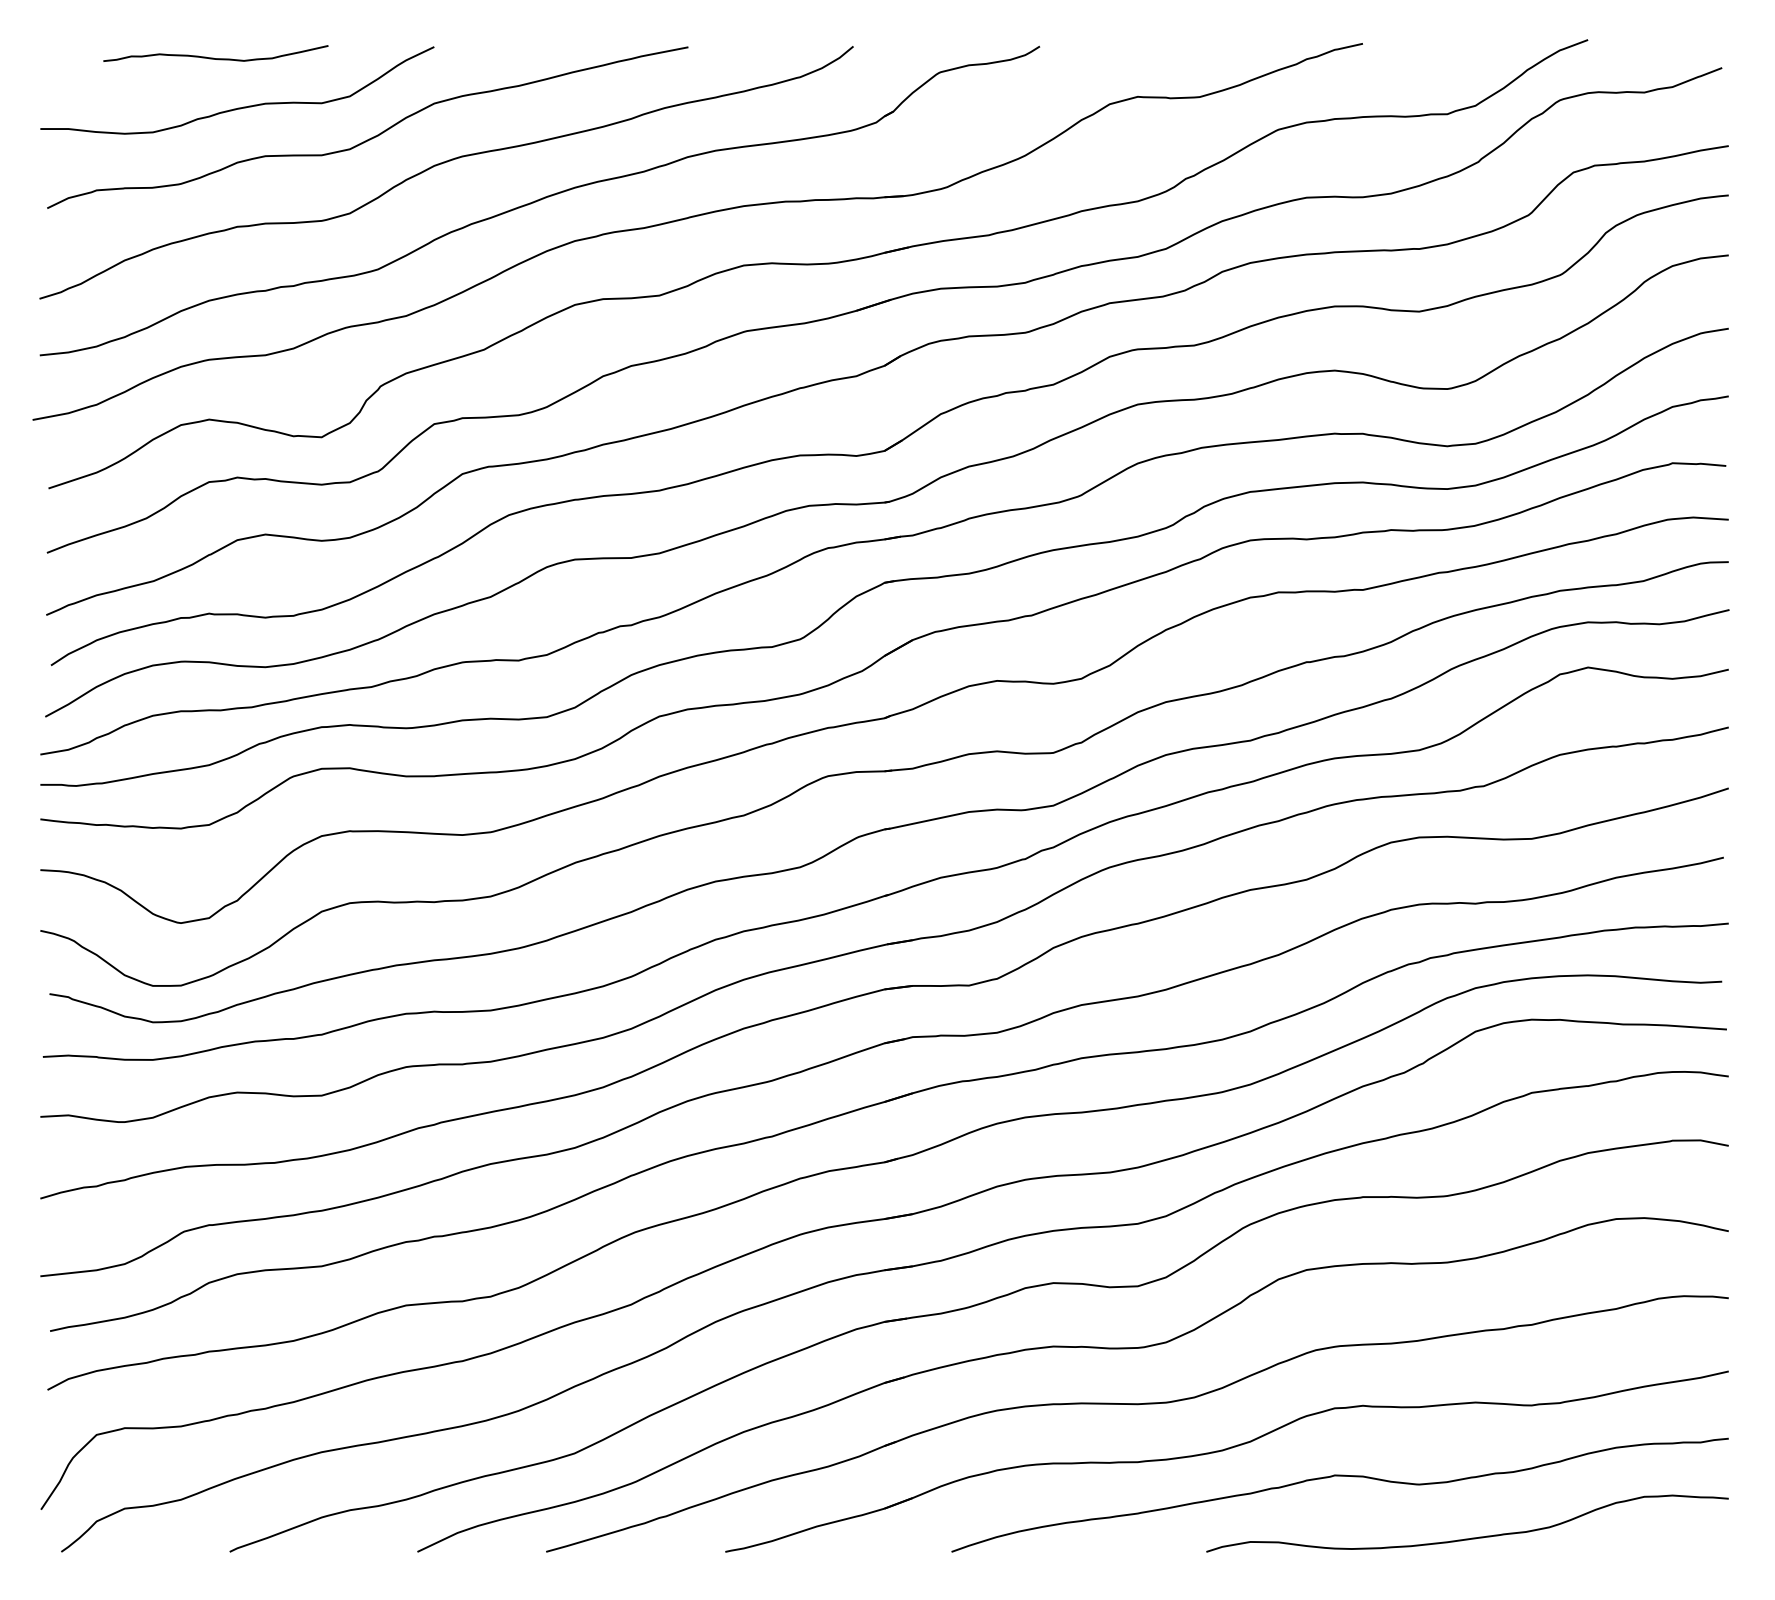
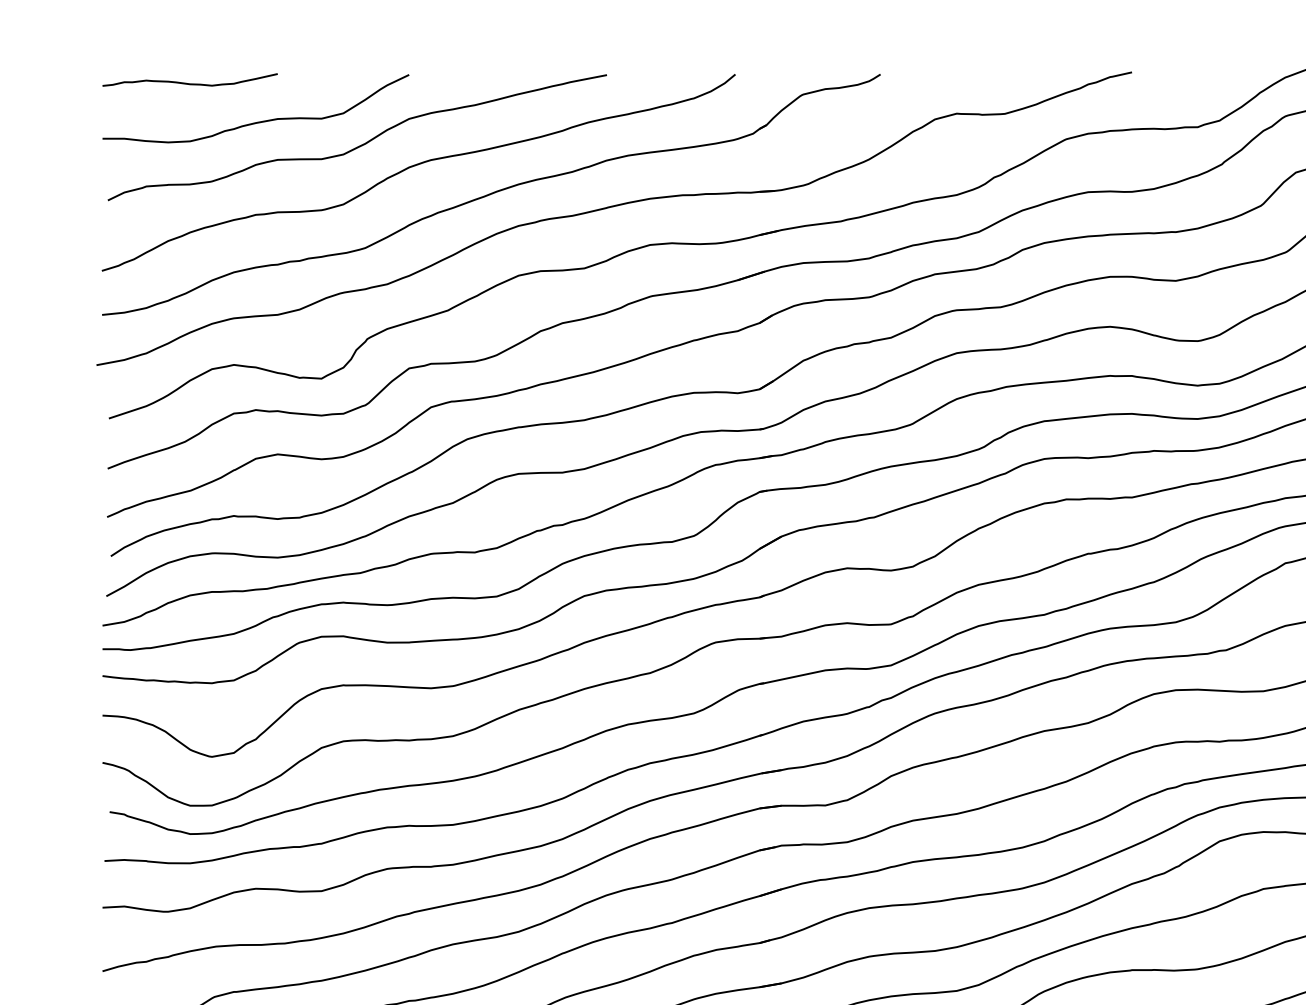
curve: (213, 57) -> (188, 83), moved

